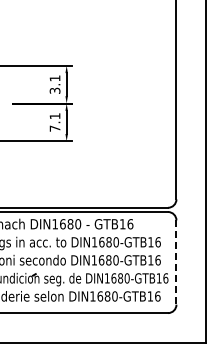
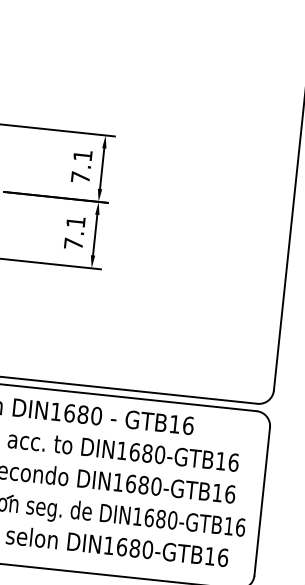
text: (54, 90) -> (79, 176), 3.1 -> 7.1
line: (176, 263) -> (262, 503), dashed -> solid

